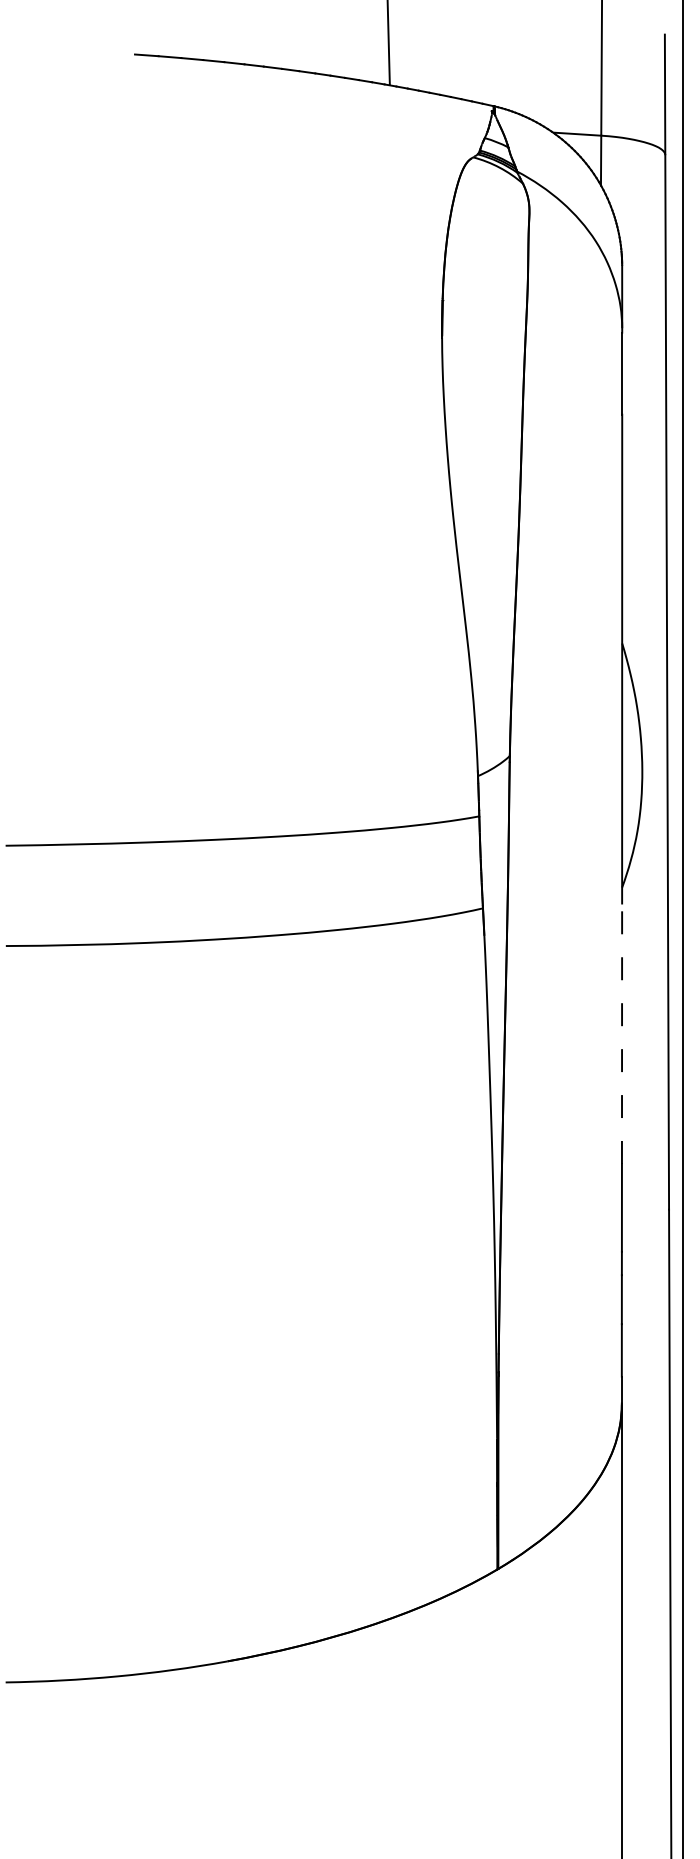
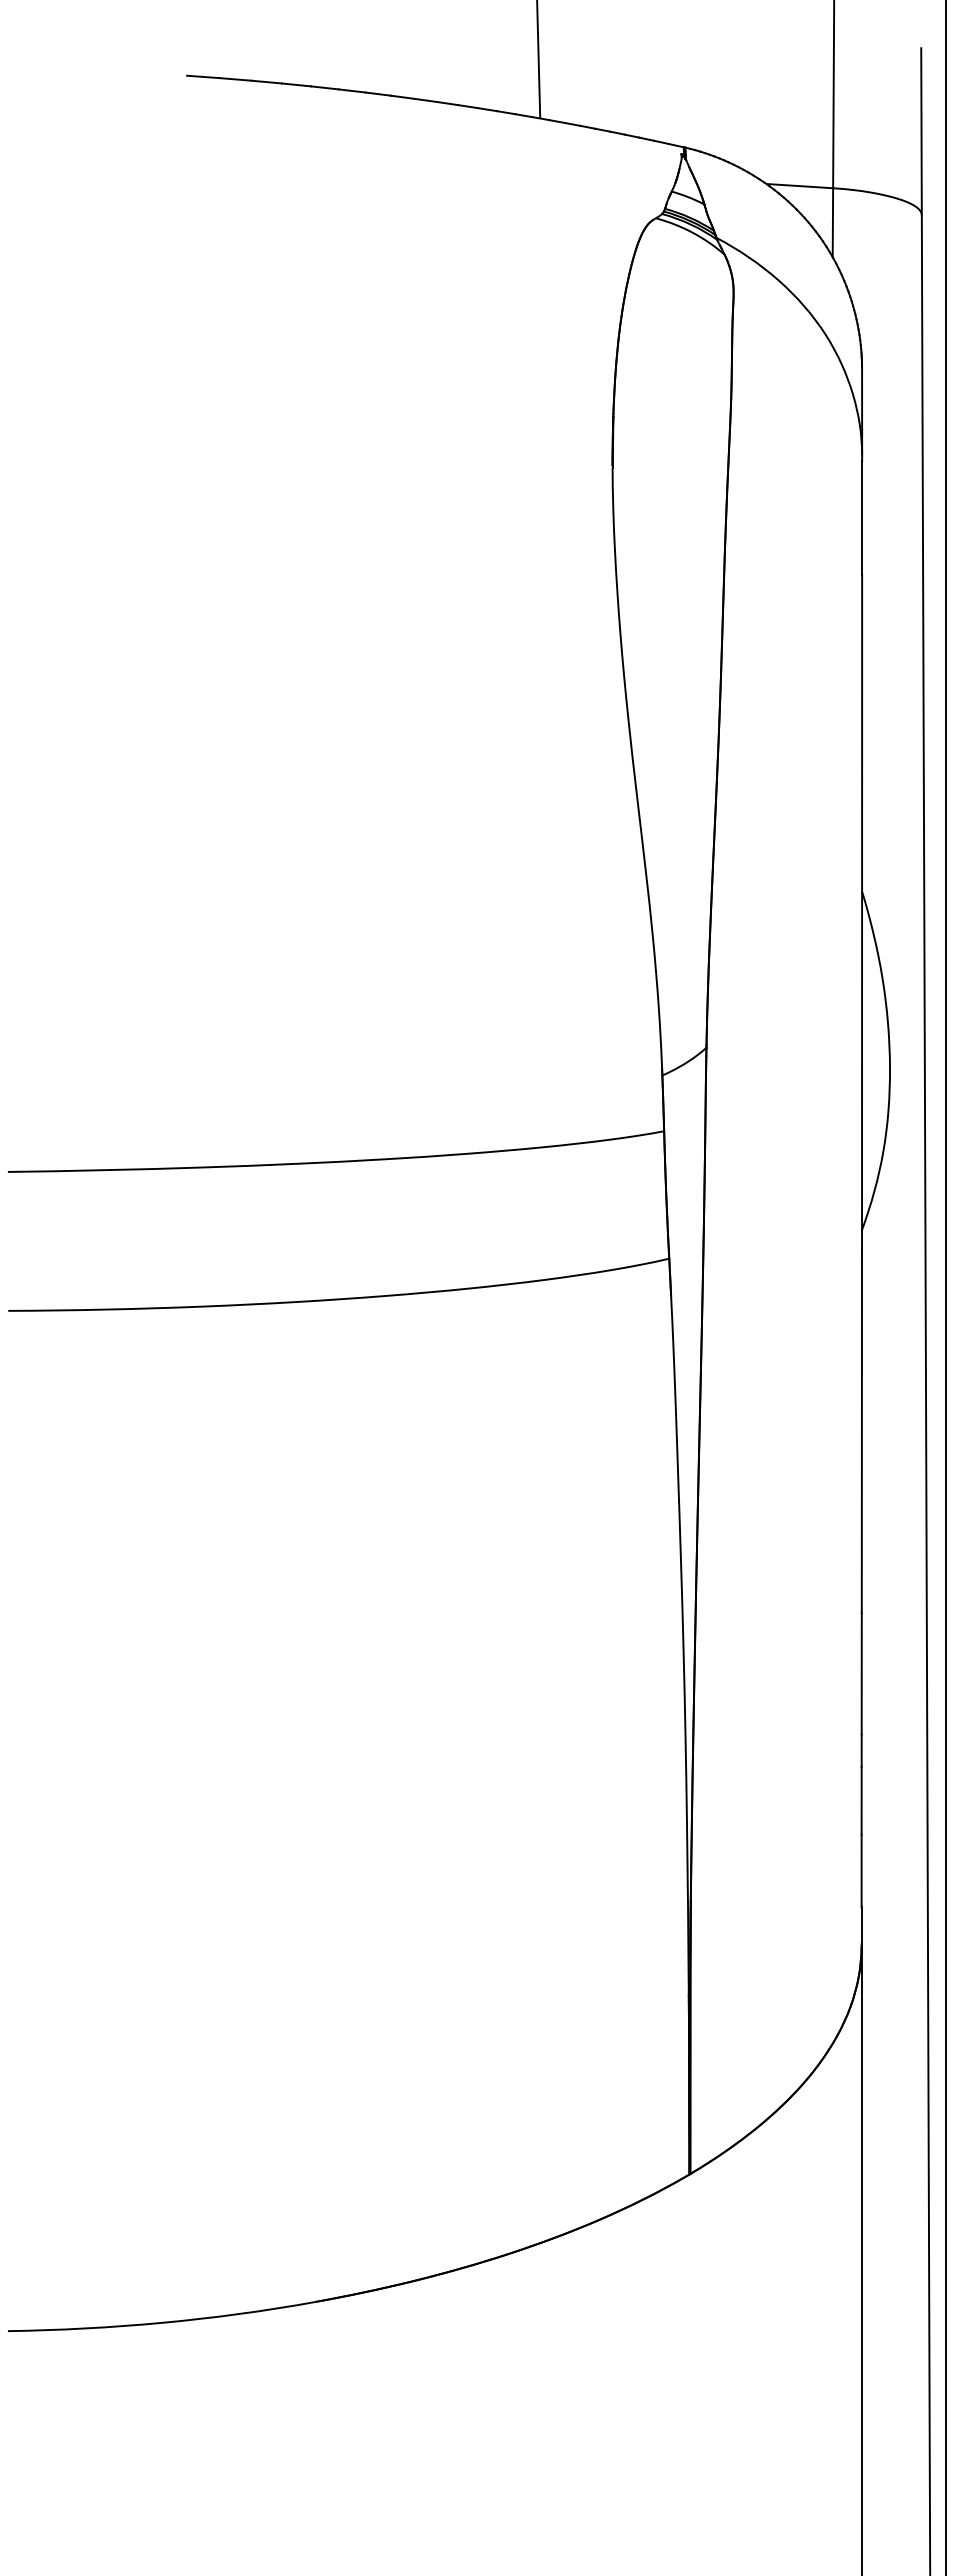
line: (621, 1033) -> (861, 1431), dashed -> solid

